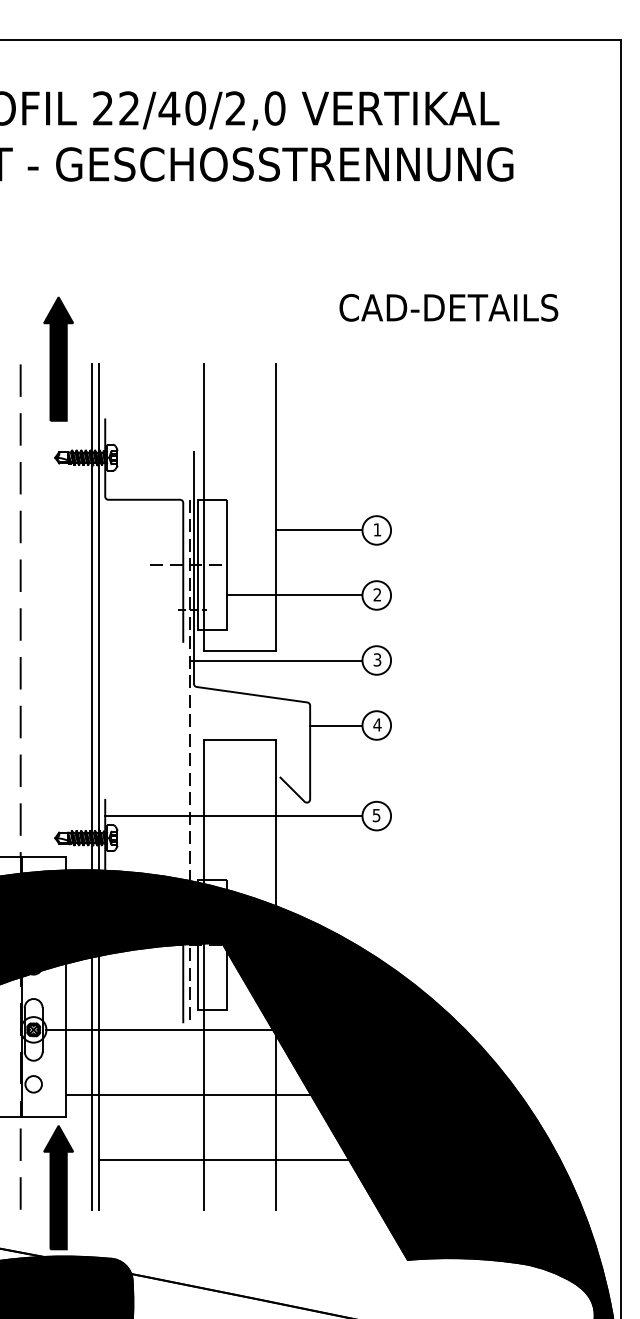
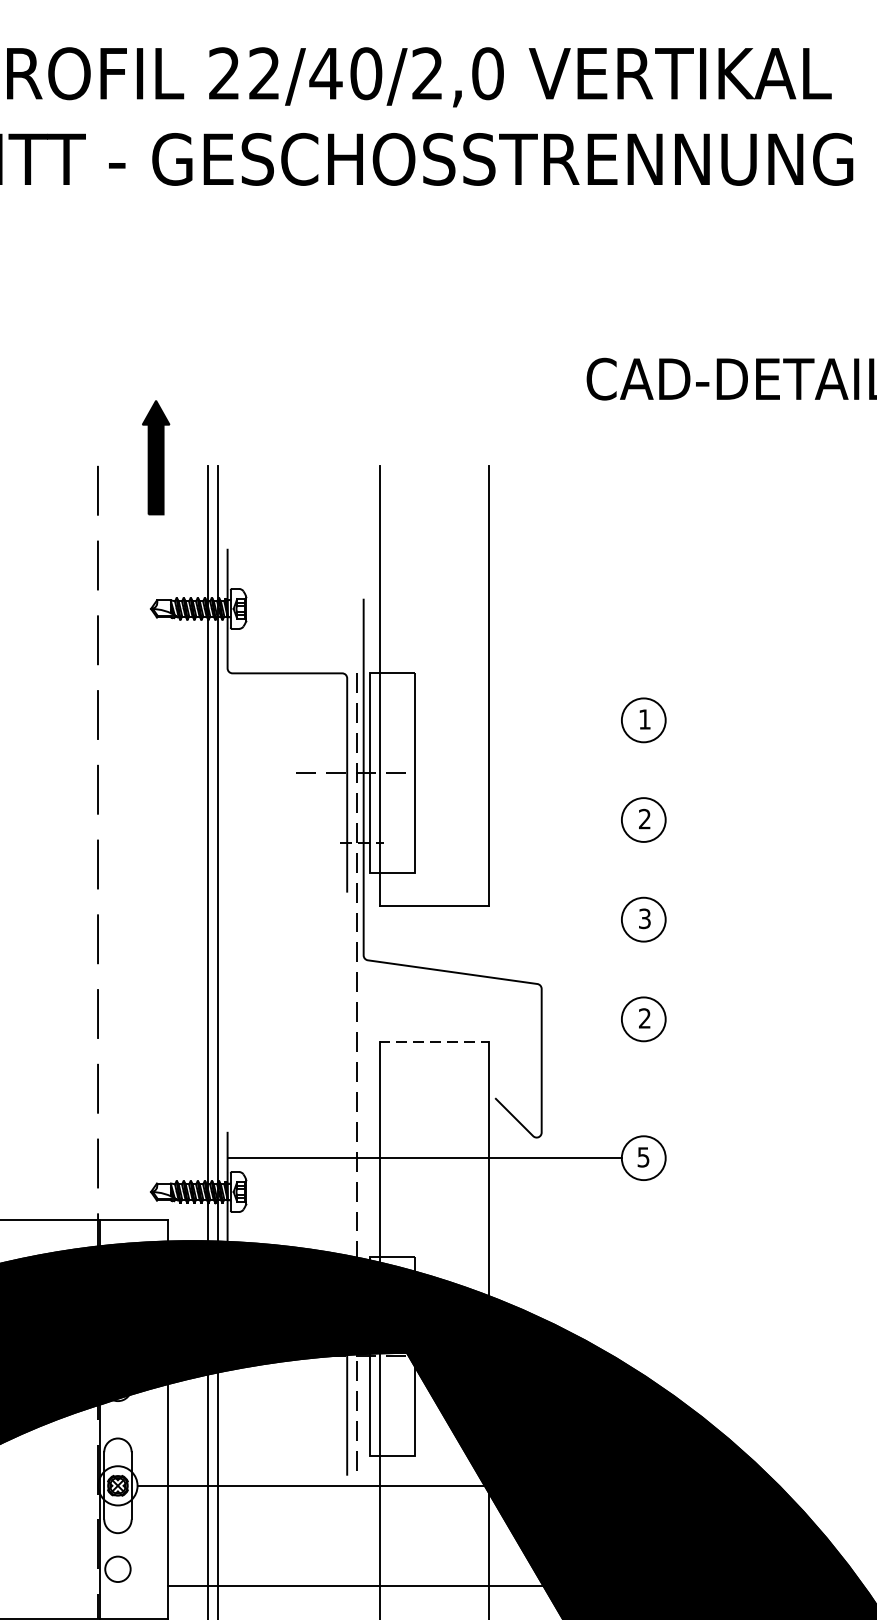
part: (58, 358) -> (155, 456), size x0.6
line: (318, 530) -> (554, 720), removed
line: (294, 595) -> (517, 820), removed
line: (275, 660) -> (488, 919), removed
text: (377, 724) -> (644, 1017), 4 -> 2
line: (336, 725) -> (582, 1019), removed
line: (240, 739) -> (434, 1040), solid -> dashed

